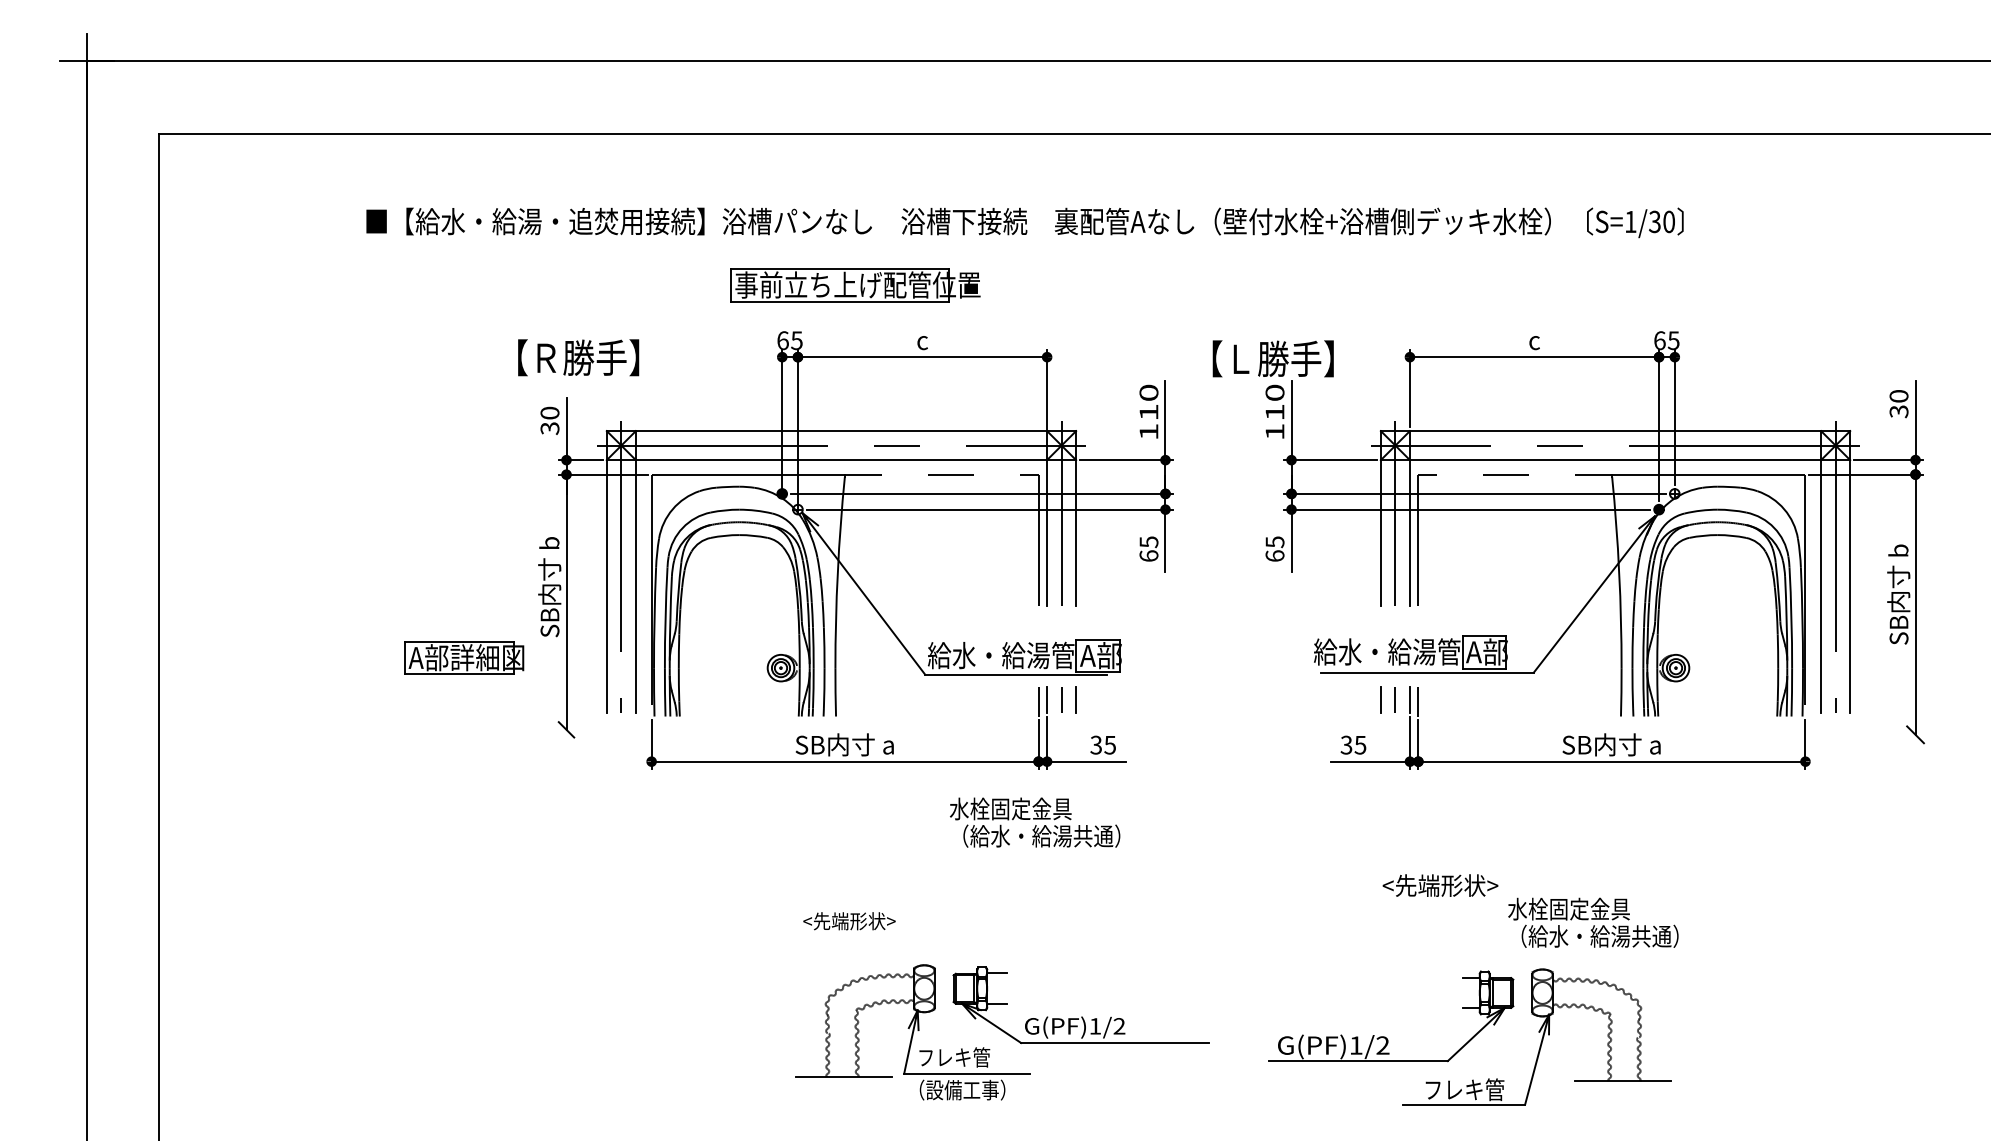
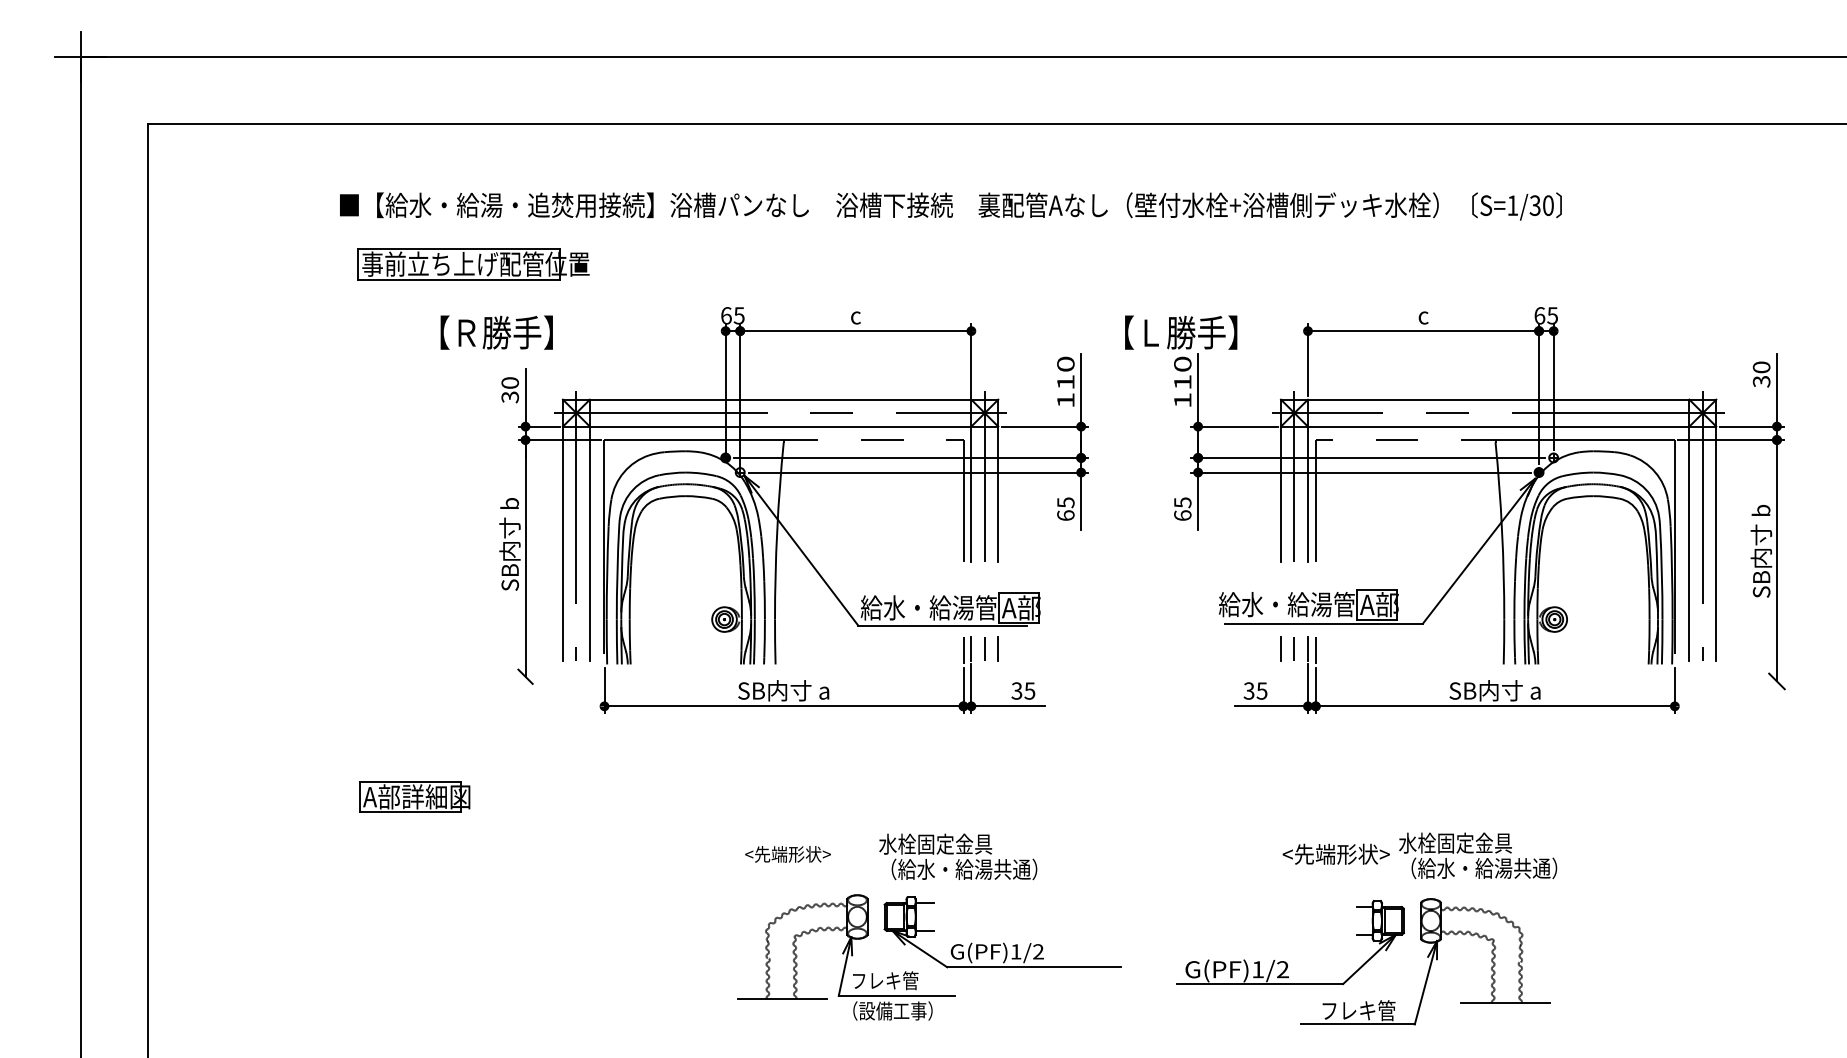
part: (855, 285) -> (473, 264), moved
text: (578, 357) -> (496, 332), moved
part: (464, 657) -> (414, 796), moved
text: (1035, 822) -> (958, 856), moved
text: (1439, 884) -> (1335, 853), moved

